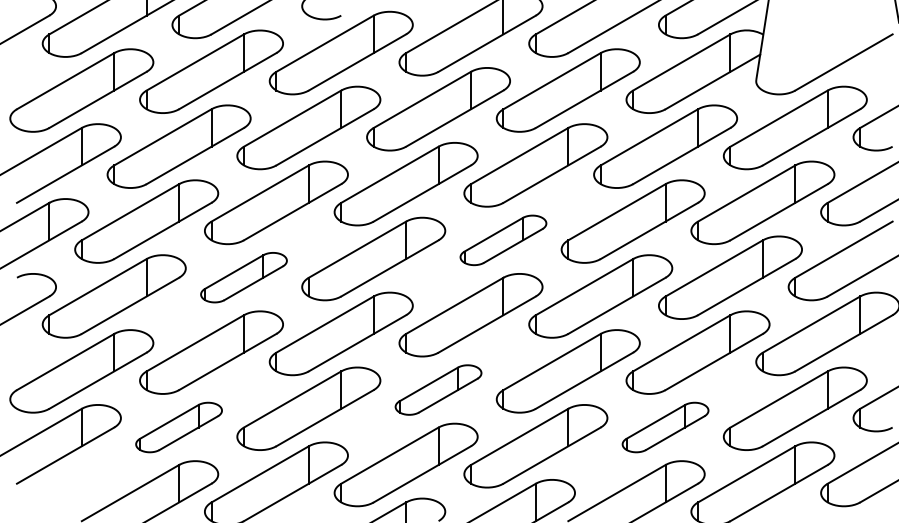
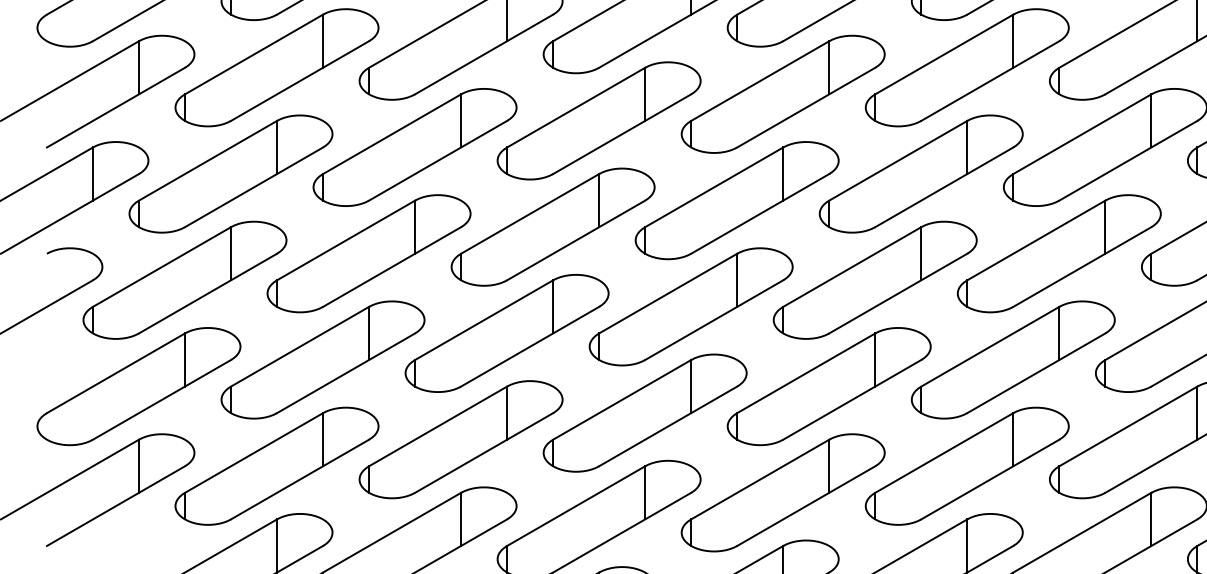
part: (503, 240) -> (737, 200), size x1.67
part: (243, 277) -> (368, 253), size x1.67
part: (438, 389) -> (645, 412), size x1.67
part: (178, 427) -> (276, 466), size x1.67
part: (665, 427) -> (967, 466), size x1.67

